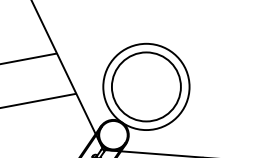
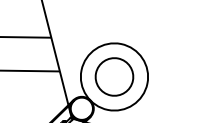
circle: (145, 86) -> (113, 76), size x0.7

